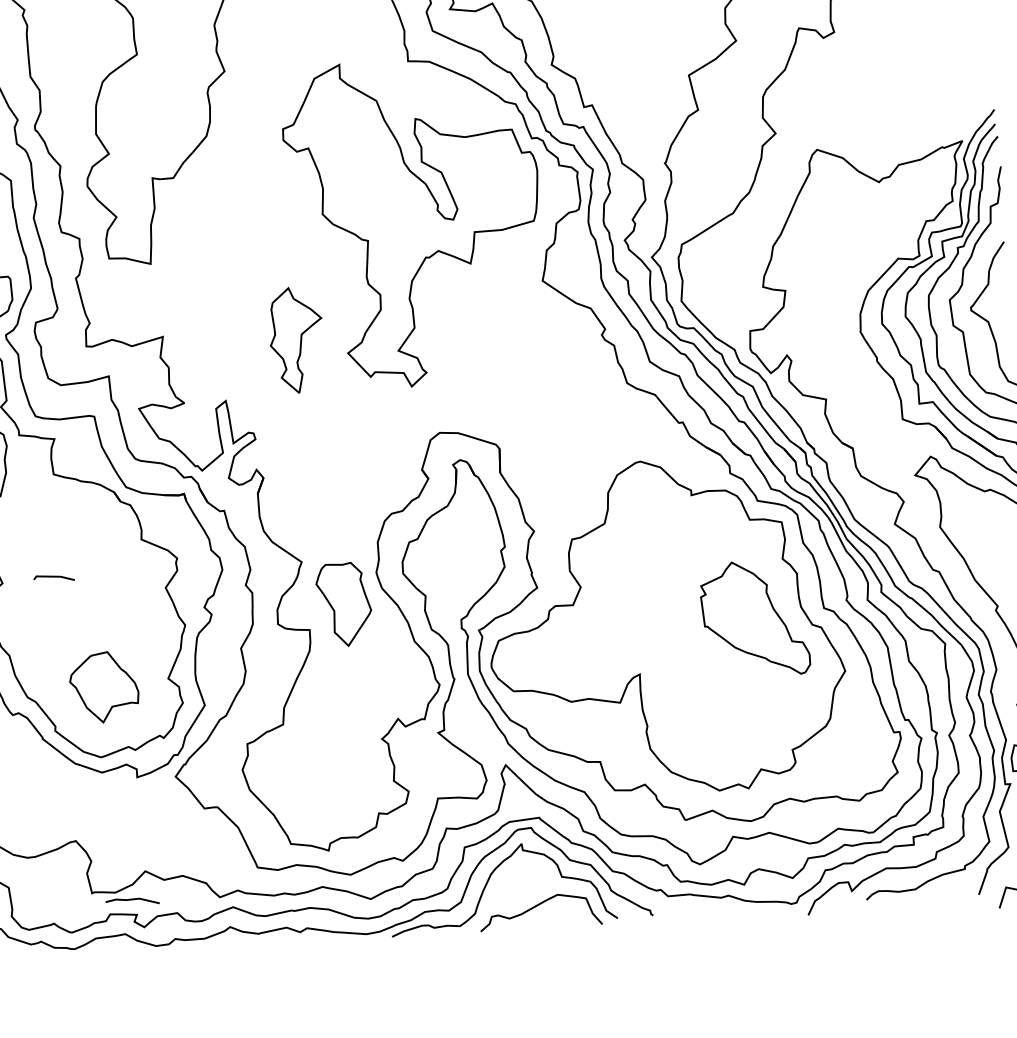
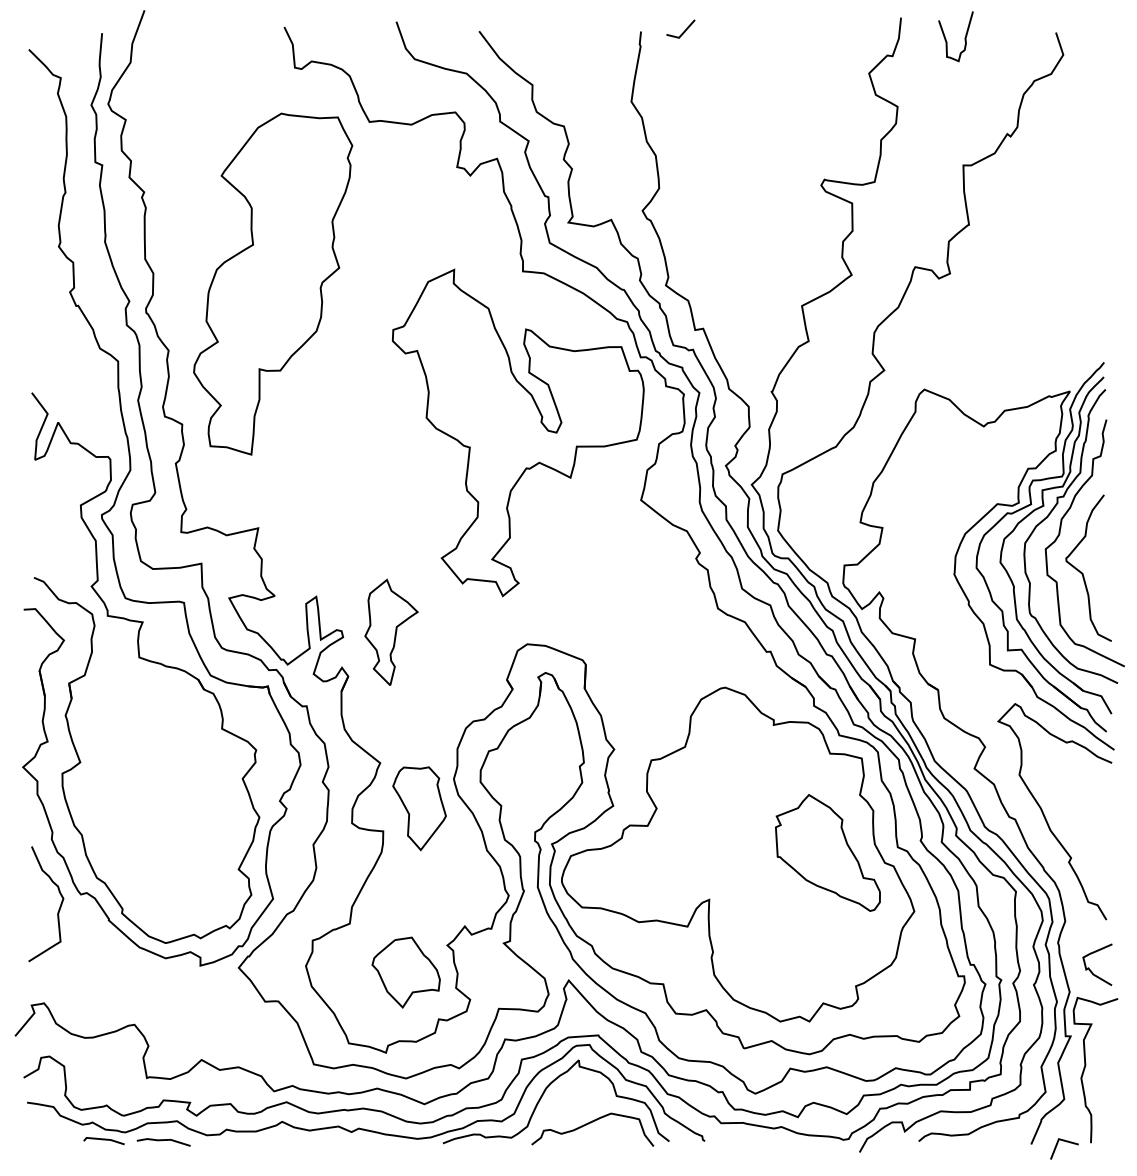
part: (296, 339) -> (391, 631), moved
line: (53, 577) -> (103, 1140), moved
part: (103, 687) -> (405, 972), moved
line: (132, 899) -> (163, 1140), moved

